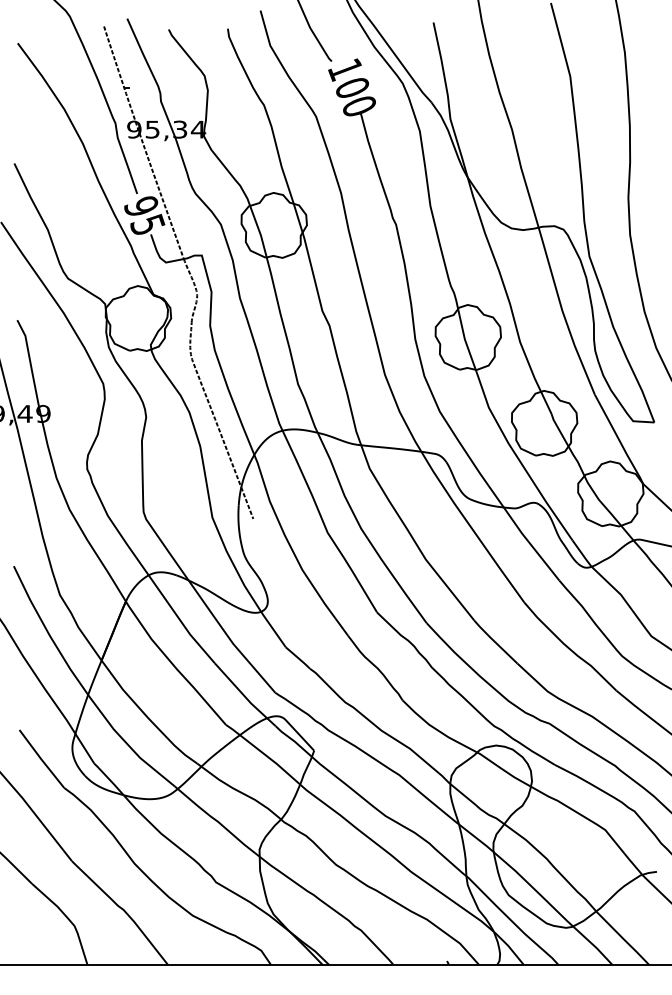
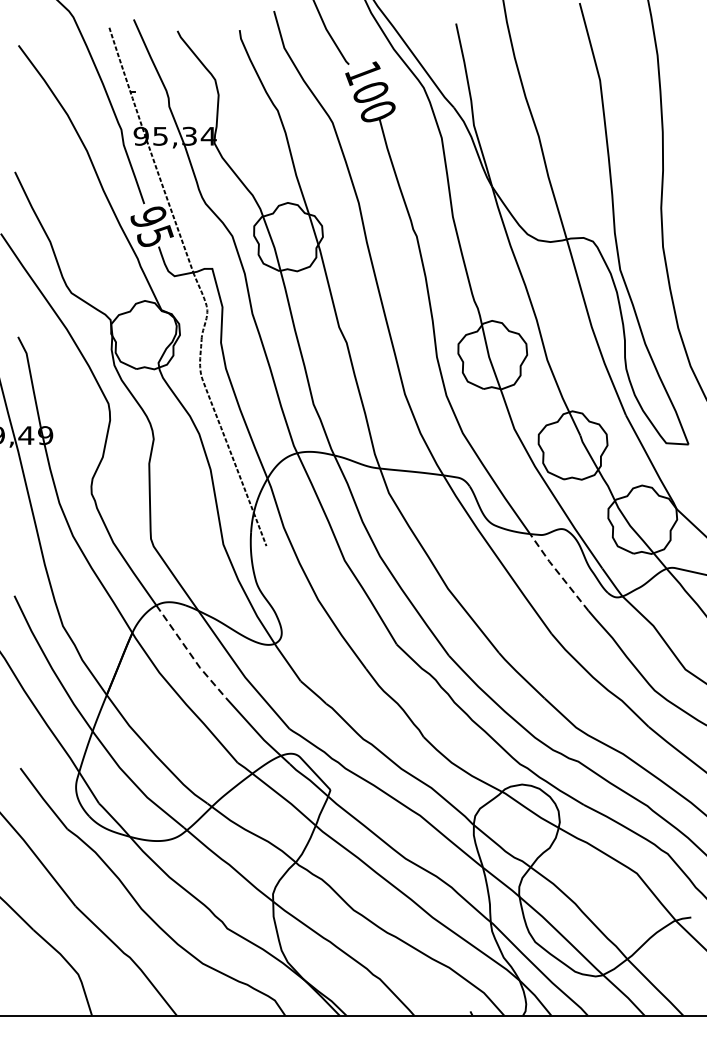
line: (530, 543) -> (558, 571), solid -> dashed
line: (180, 620) -> (189, 652), solid -> dashed

